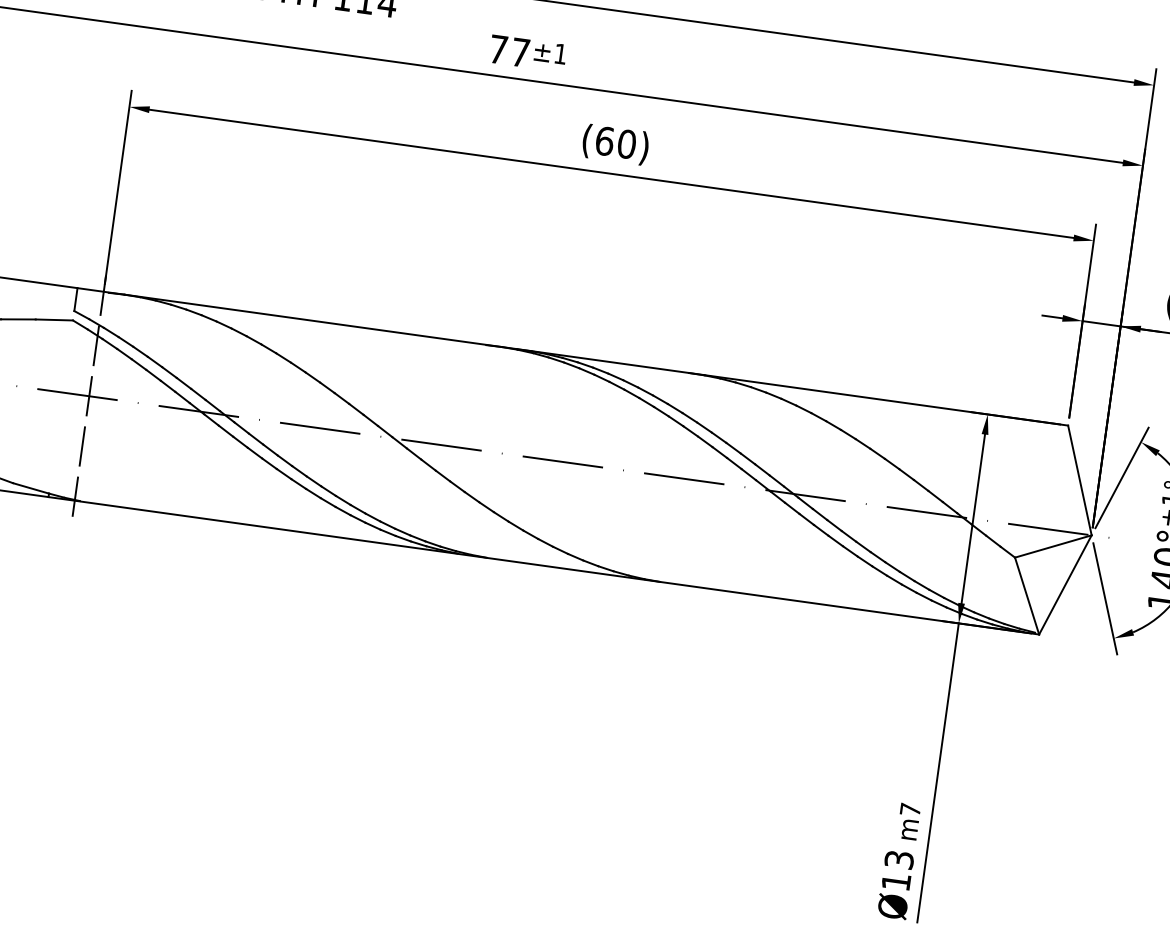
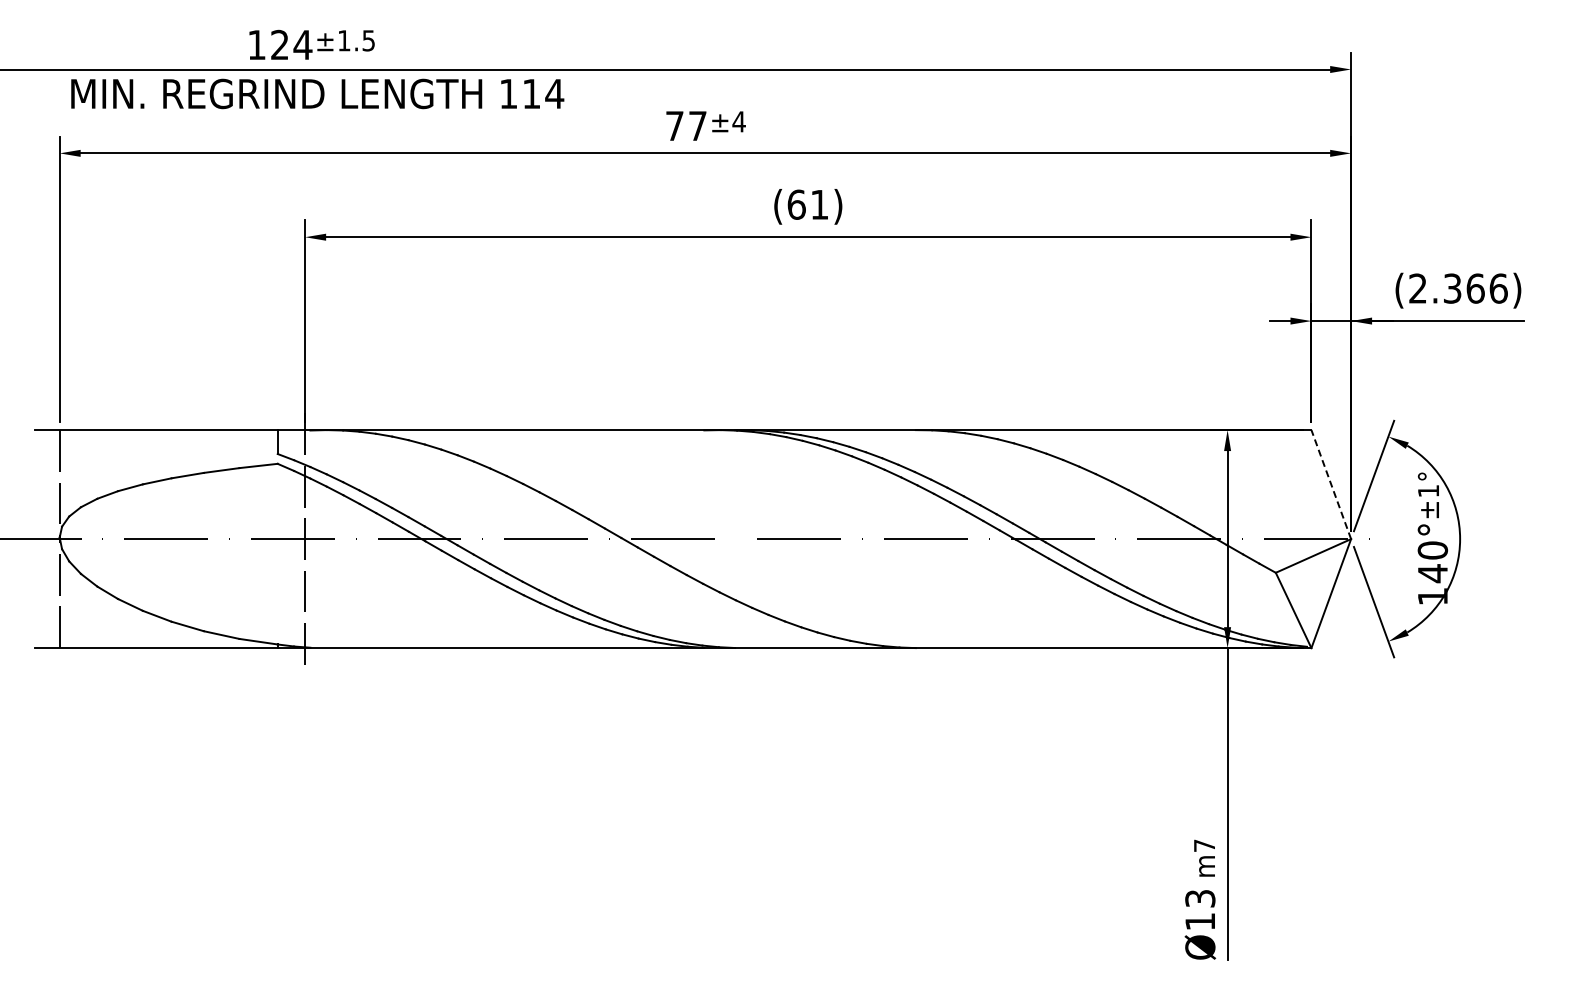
text: (560, 53) -> (738, 121), ±1 -> ±4
text: (626, 143) -> (819, 204), (60) -> (61)
line: (1080, 480) -> (1331, 484), solid -> dashed

